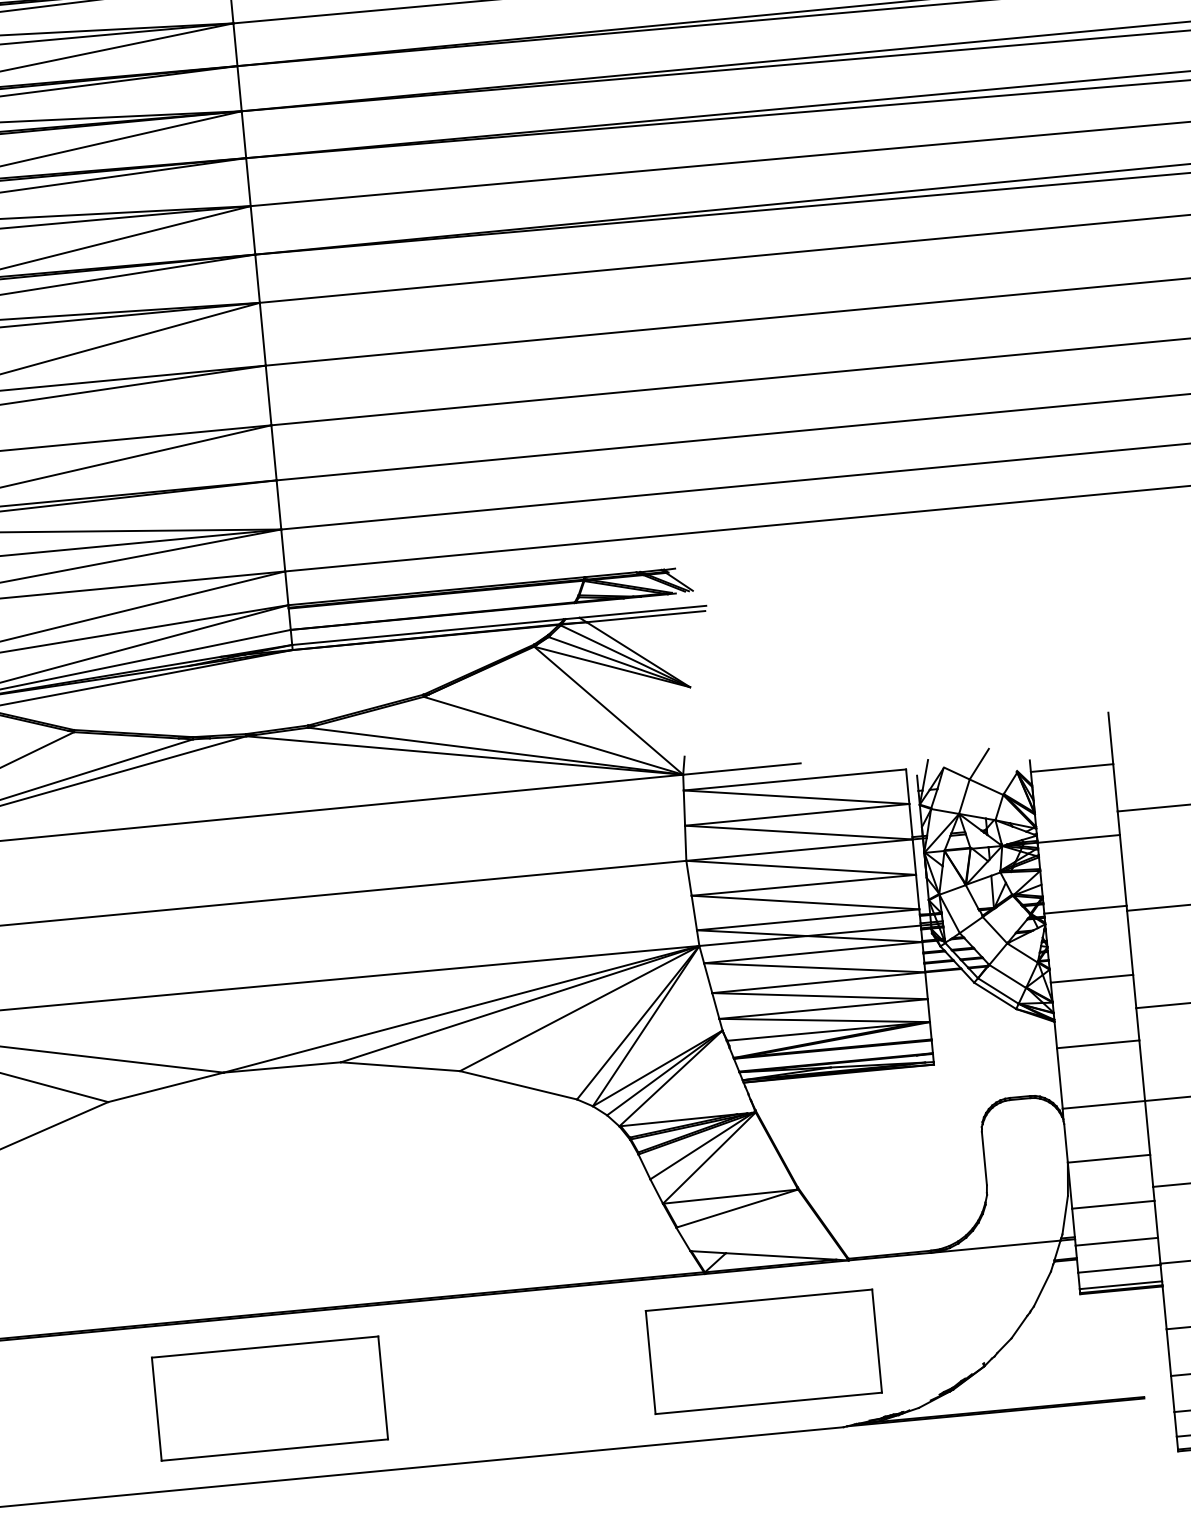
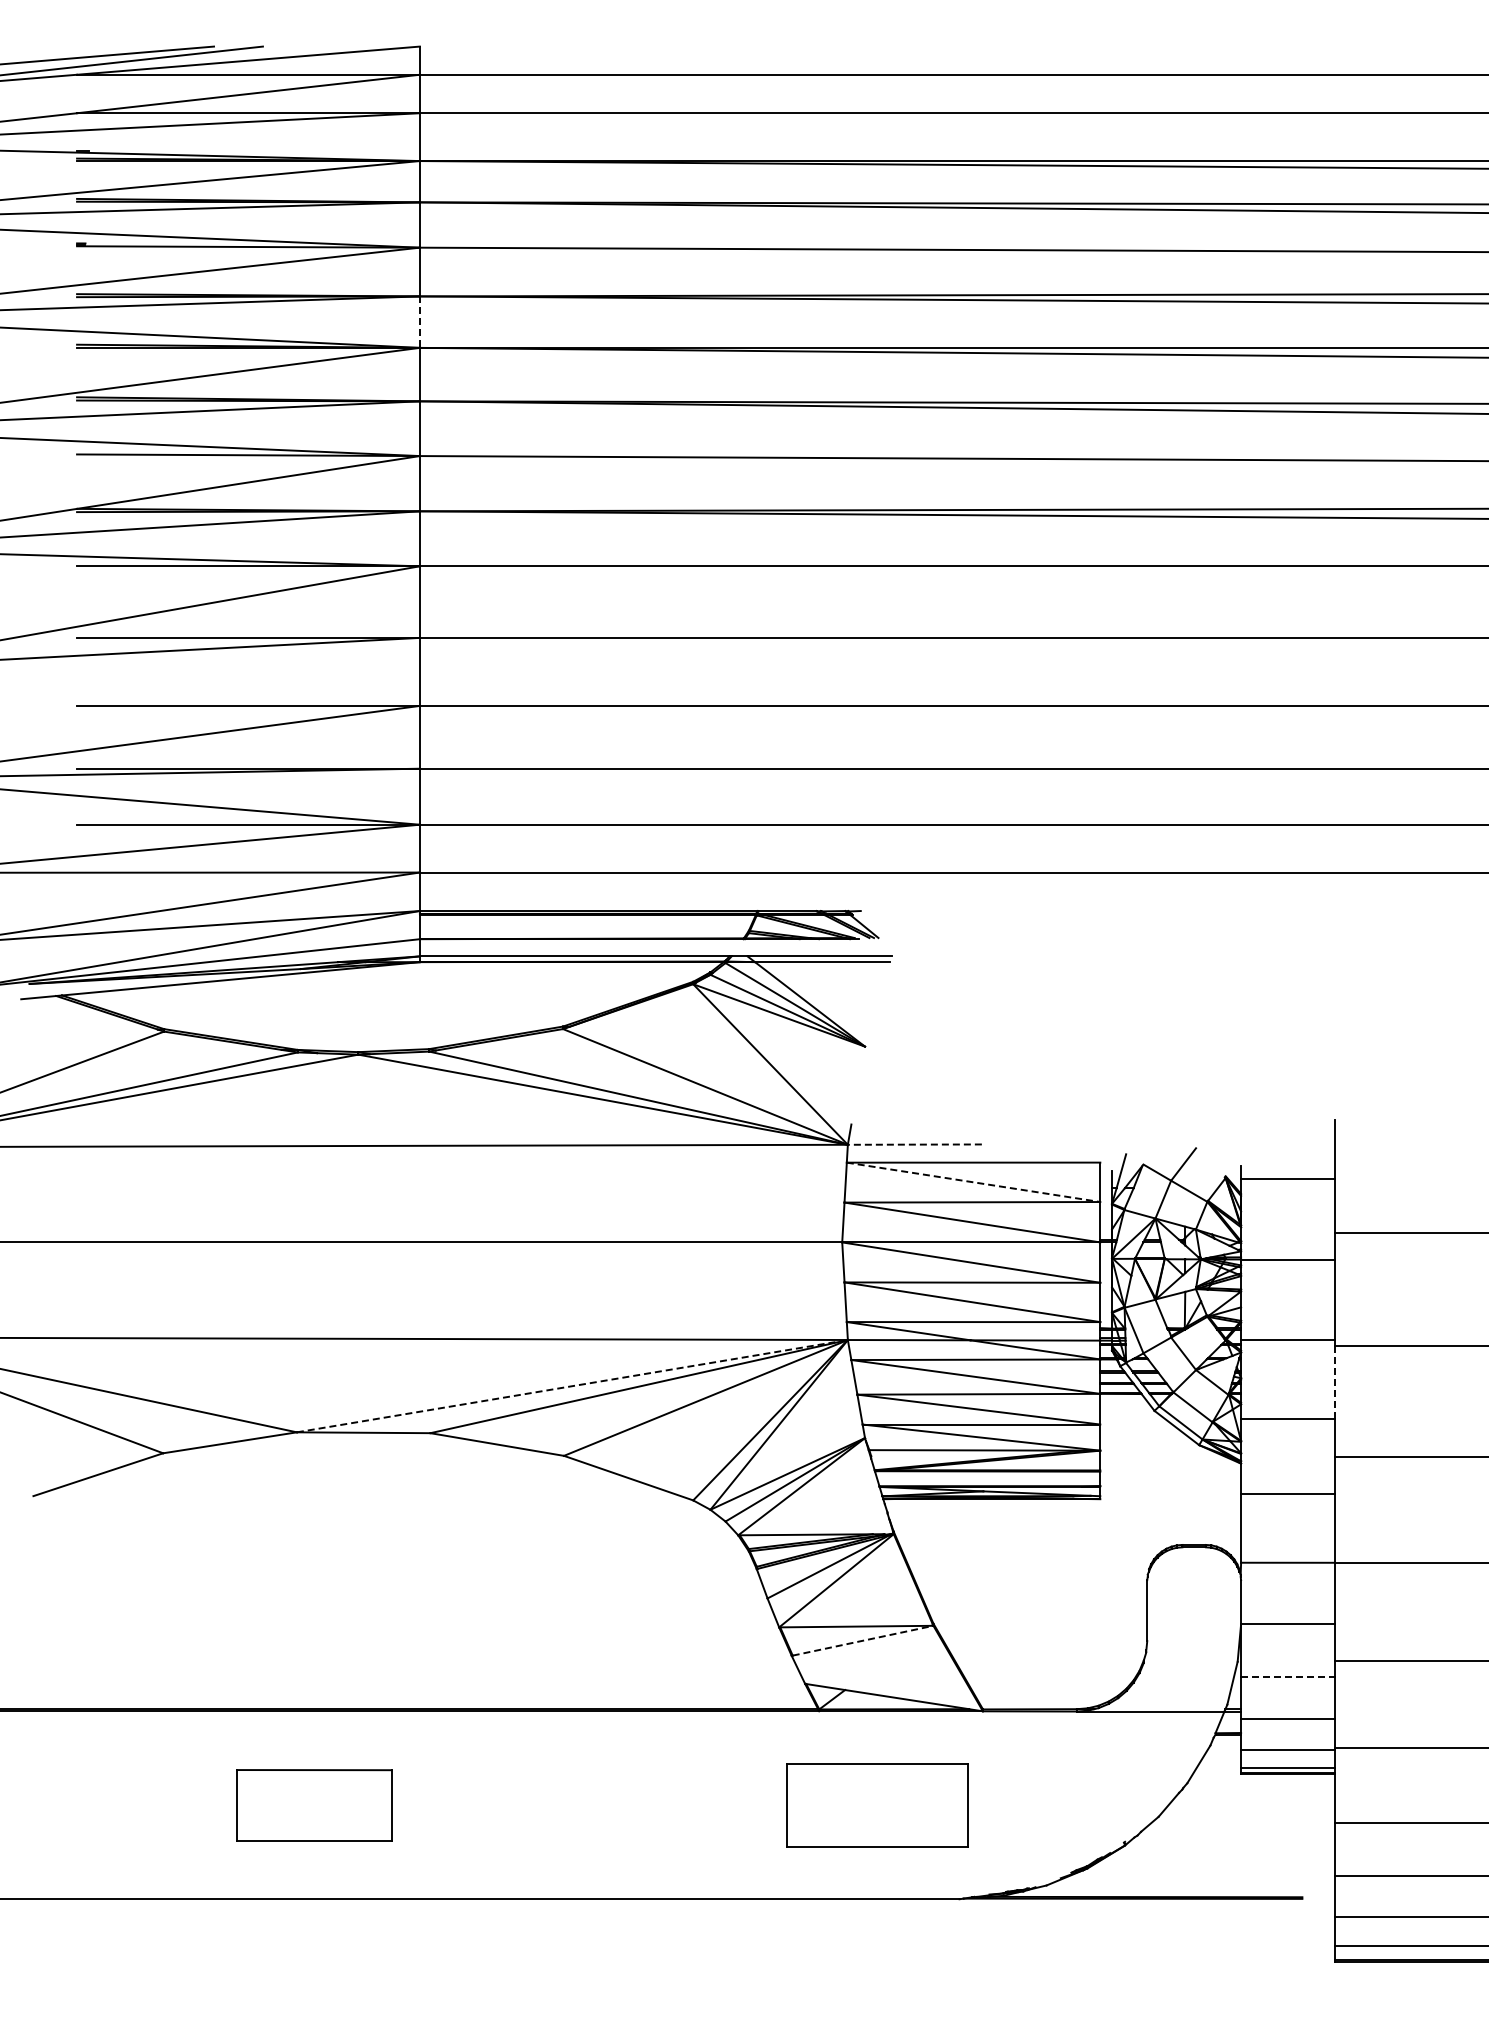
line: (239, 89) -> (419, 322), solid -> dashed
line: (741, 768) -> (914, 1144), solid -> dashed
line: (797, 797) -> (974, 1182), solid -> dashed
line: (1129, 942) -> (1334, 1382), solid -> dashed
line: (461, 1009) -> (572, 1386), solid -> dashed
line: (1113, 1204) -> (1288, 1676), solid -> dashed
line: (738, 1208) -> (863, 1640), solid -> dashed
part: (763, 1351) -> (876, 1805), size x0.7
part: (270, 1397) -> (314, 1804), size x0.6

